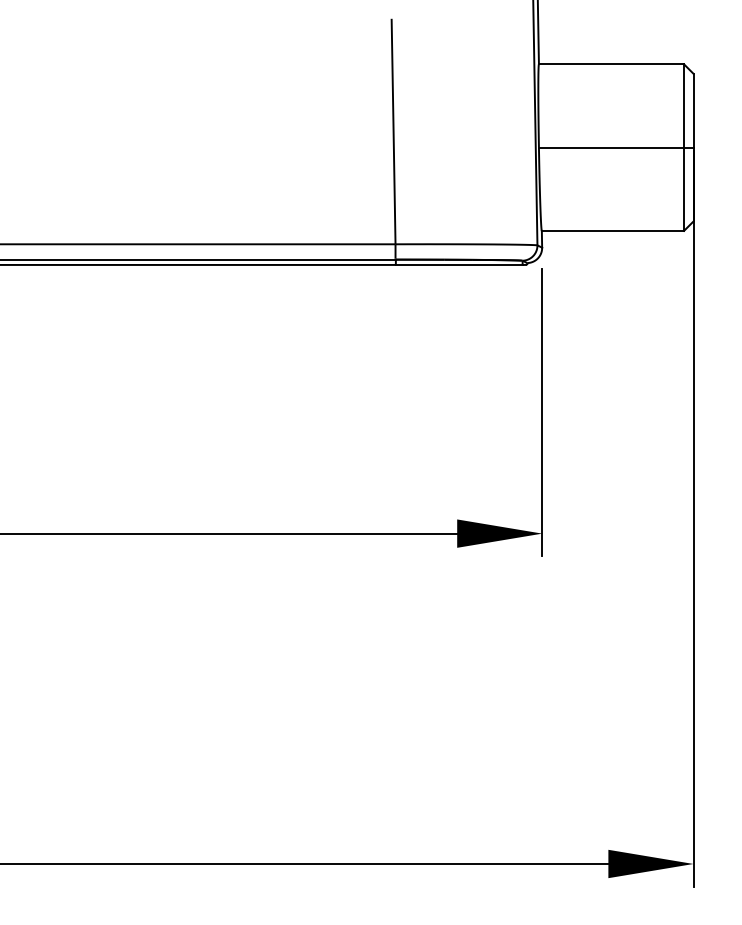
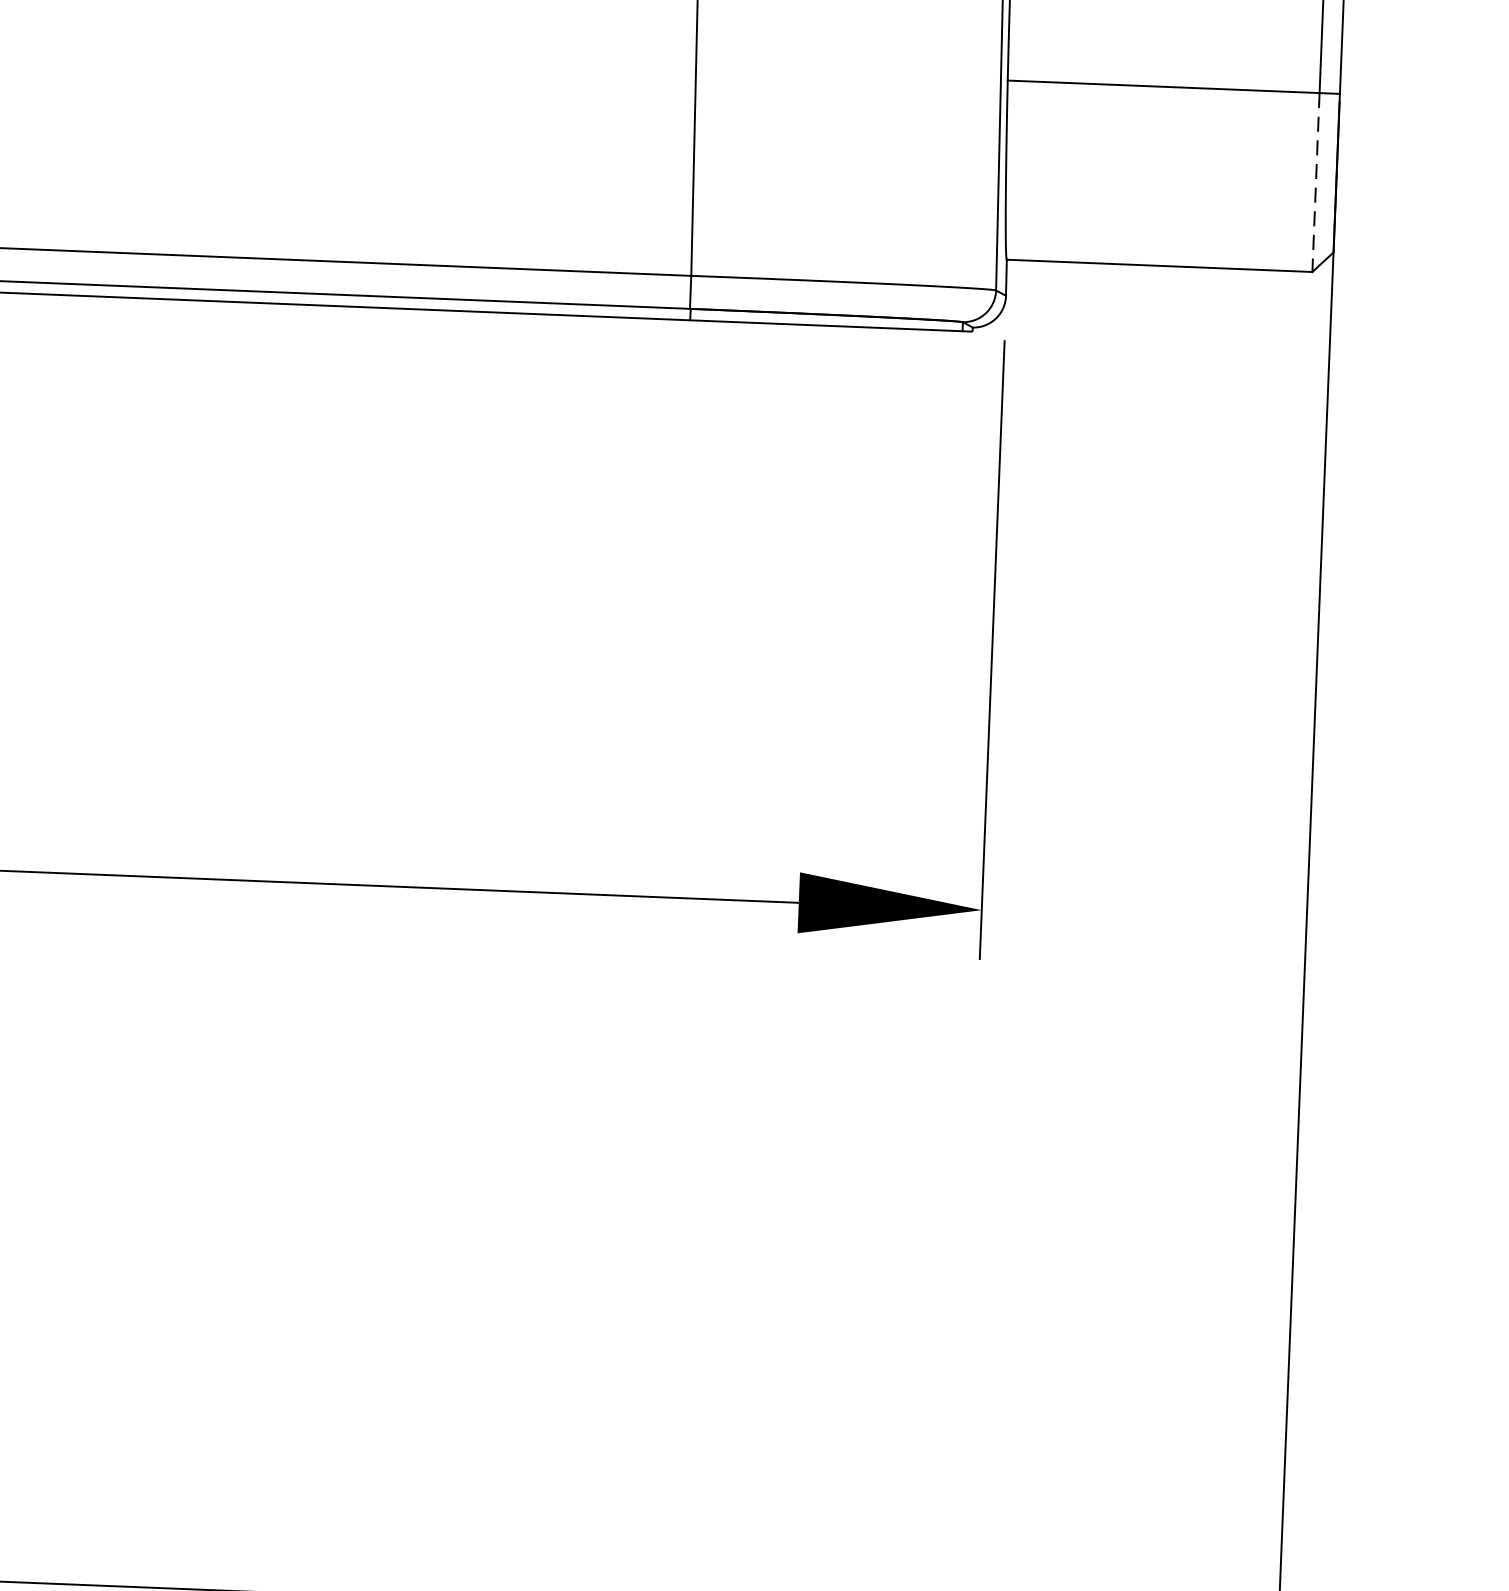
line: (684, 189) -> (1316, 183), solid -> dashed

